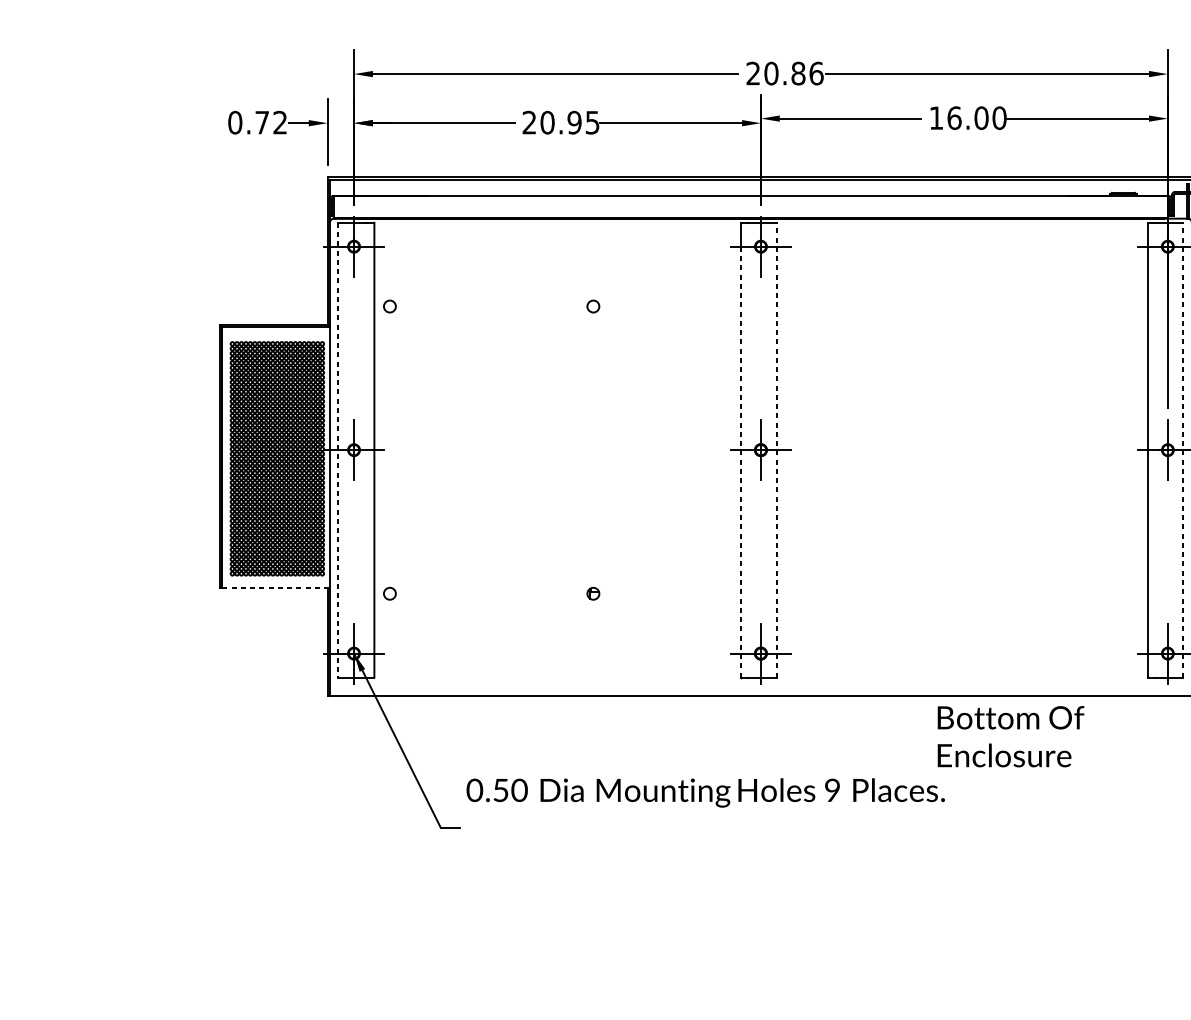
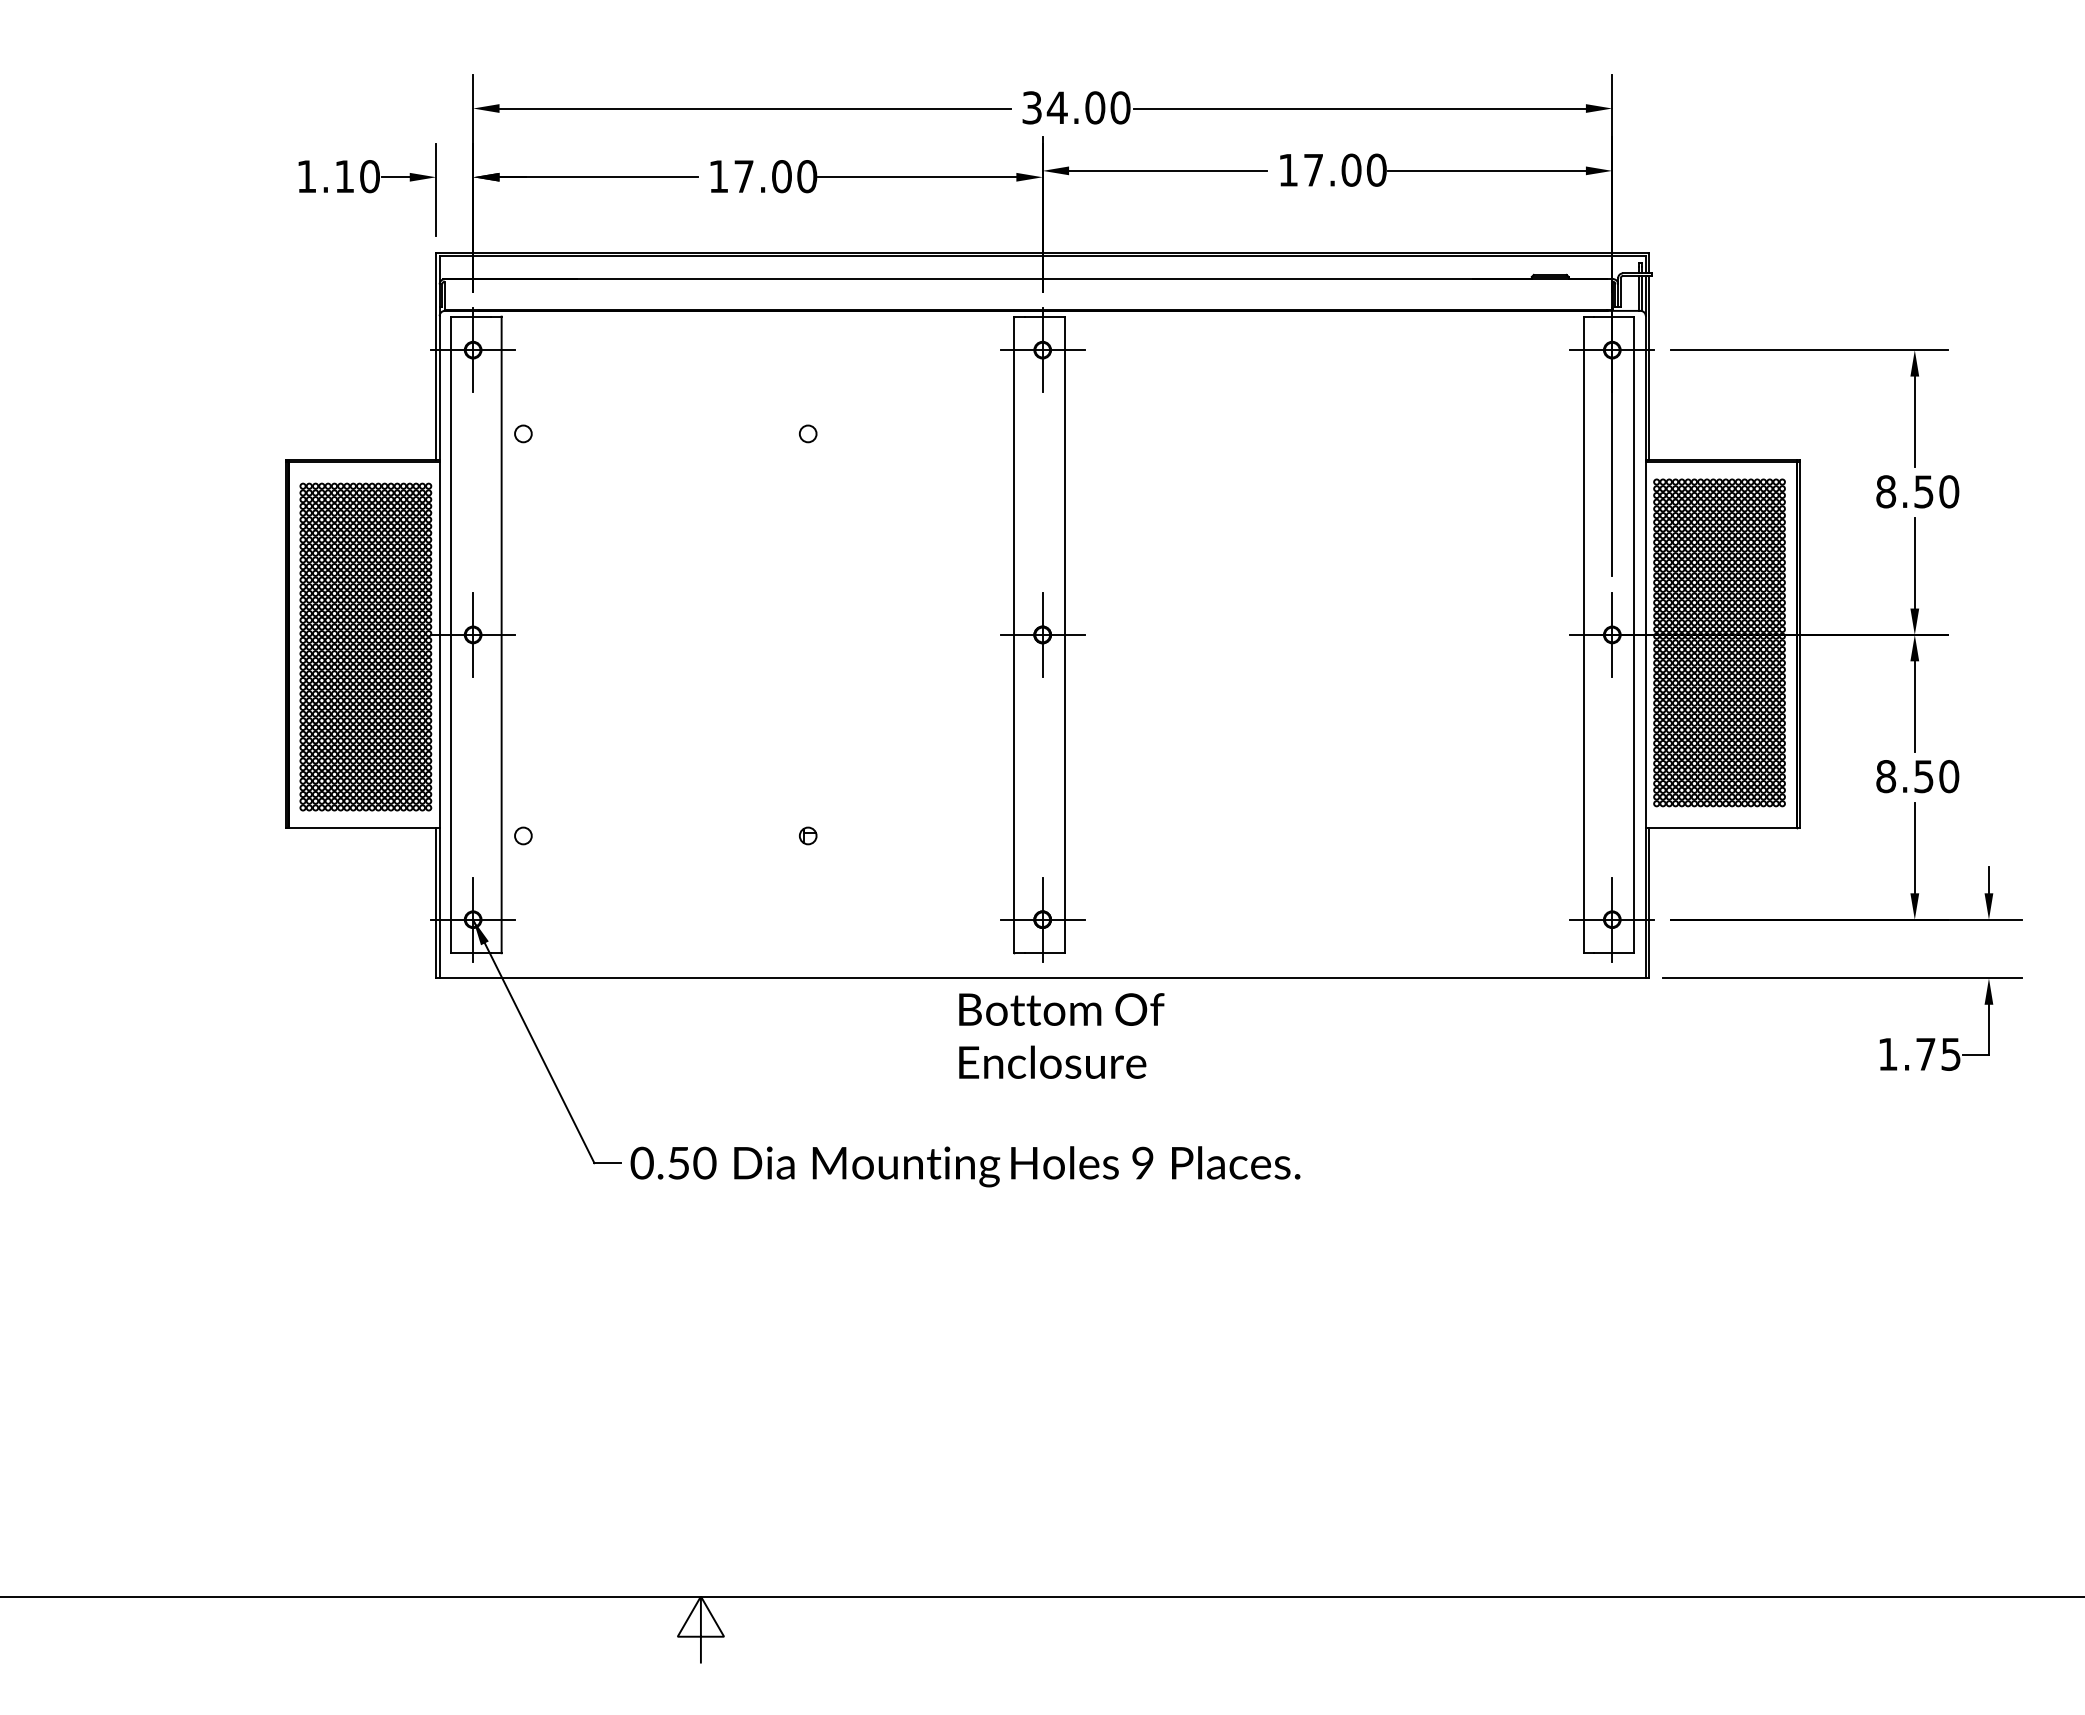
text: (785, 73) -> (1076, 107), 20.86 -> 34.00
text: (954, 117) -> (1313, 169), 16.00 -> 17.00
text: (257, 122) -> (338, 176), 0.72 -> 1.10
text: (561, 122) -> (763, 176), 20.95 -> 17.00
line: (776, 449) -> (1064, 634), dashed -> solid
line: (1183, 449) -> (1634, 634), dashed -> solid
line: (338, 450) -> (451, 635), dashed -> solid
line: (740, 461) -> (1014, 651), dashed -> solid
line: (276, 588) -> (364, 828), dashed -> solid
text: (1010, 736) -> (1061, 1035), moved
text: (705, 792) -> (965, 1166), moved

